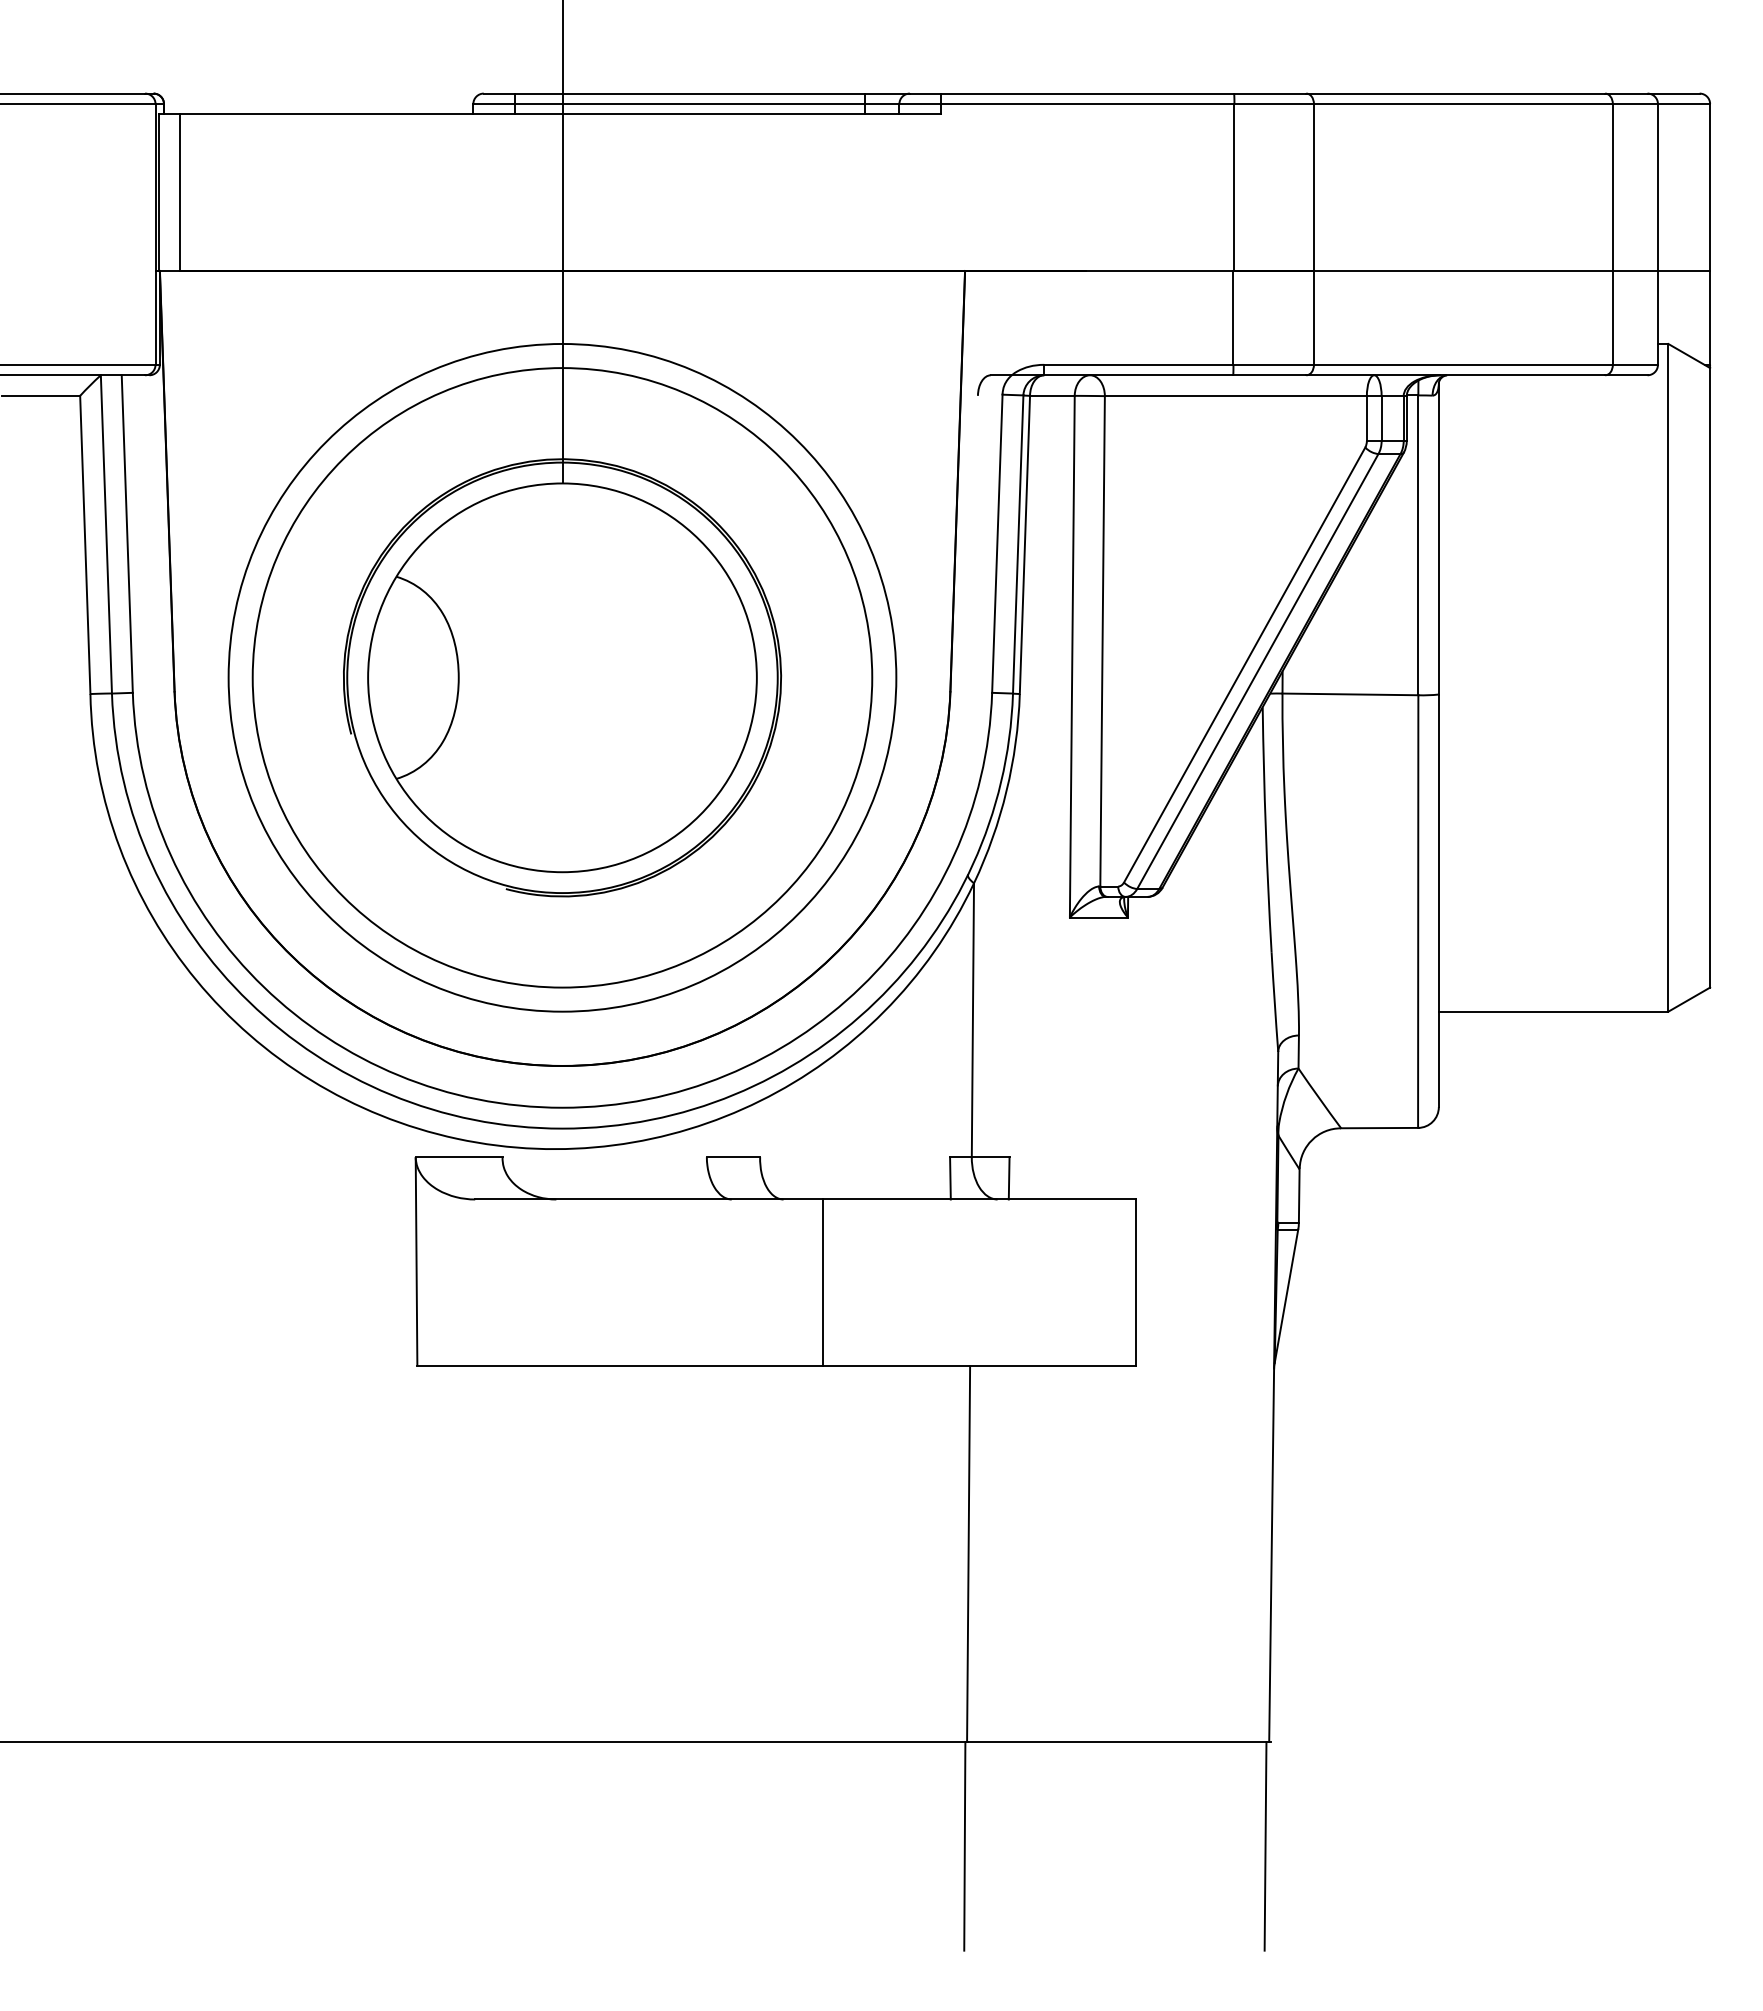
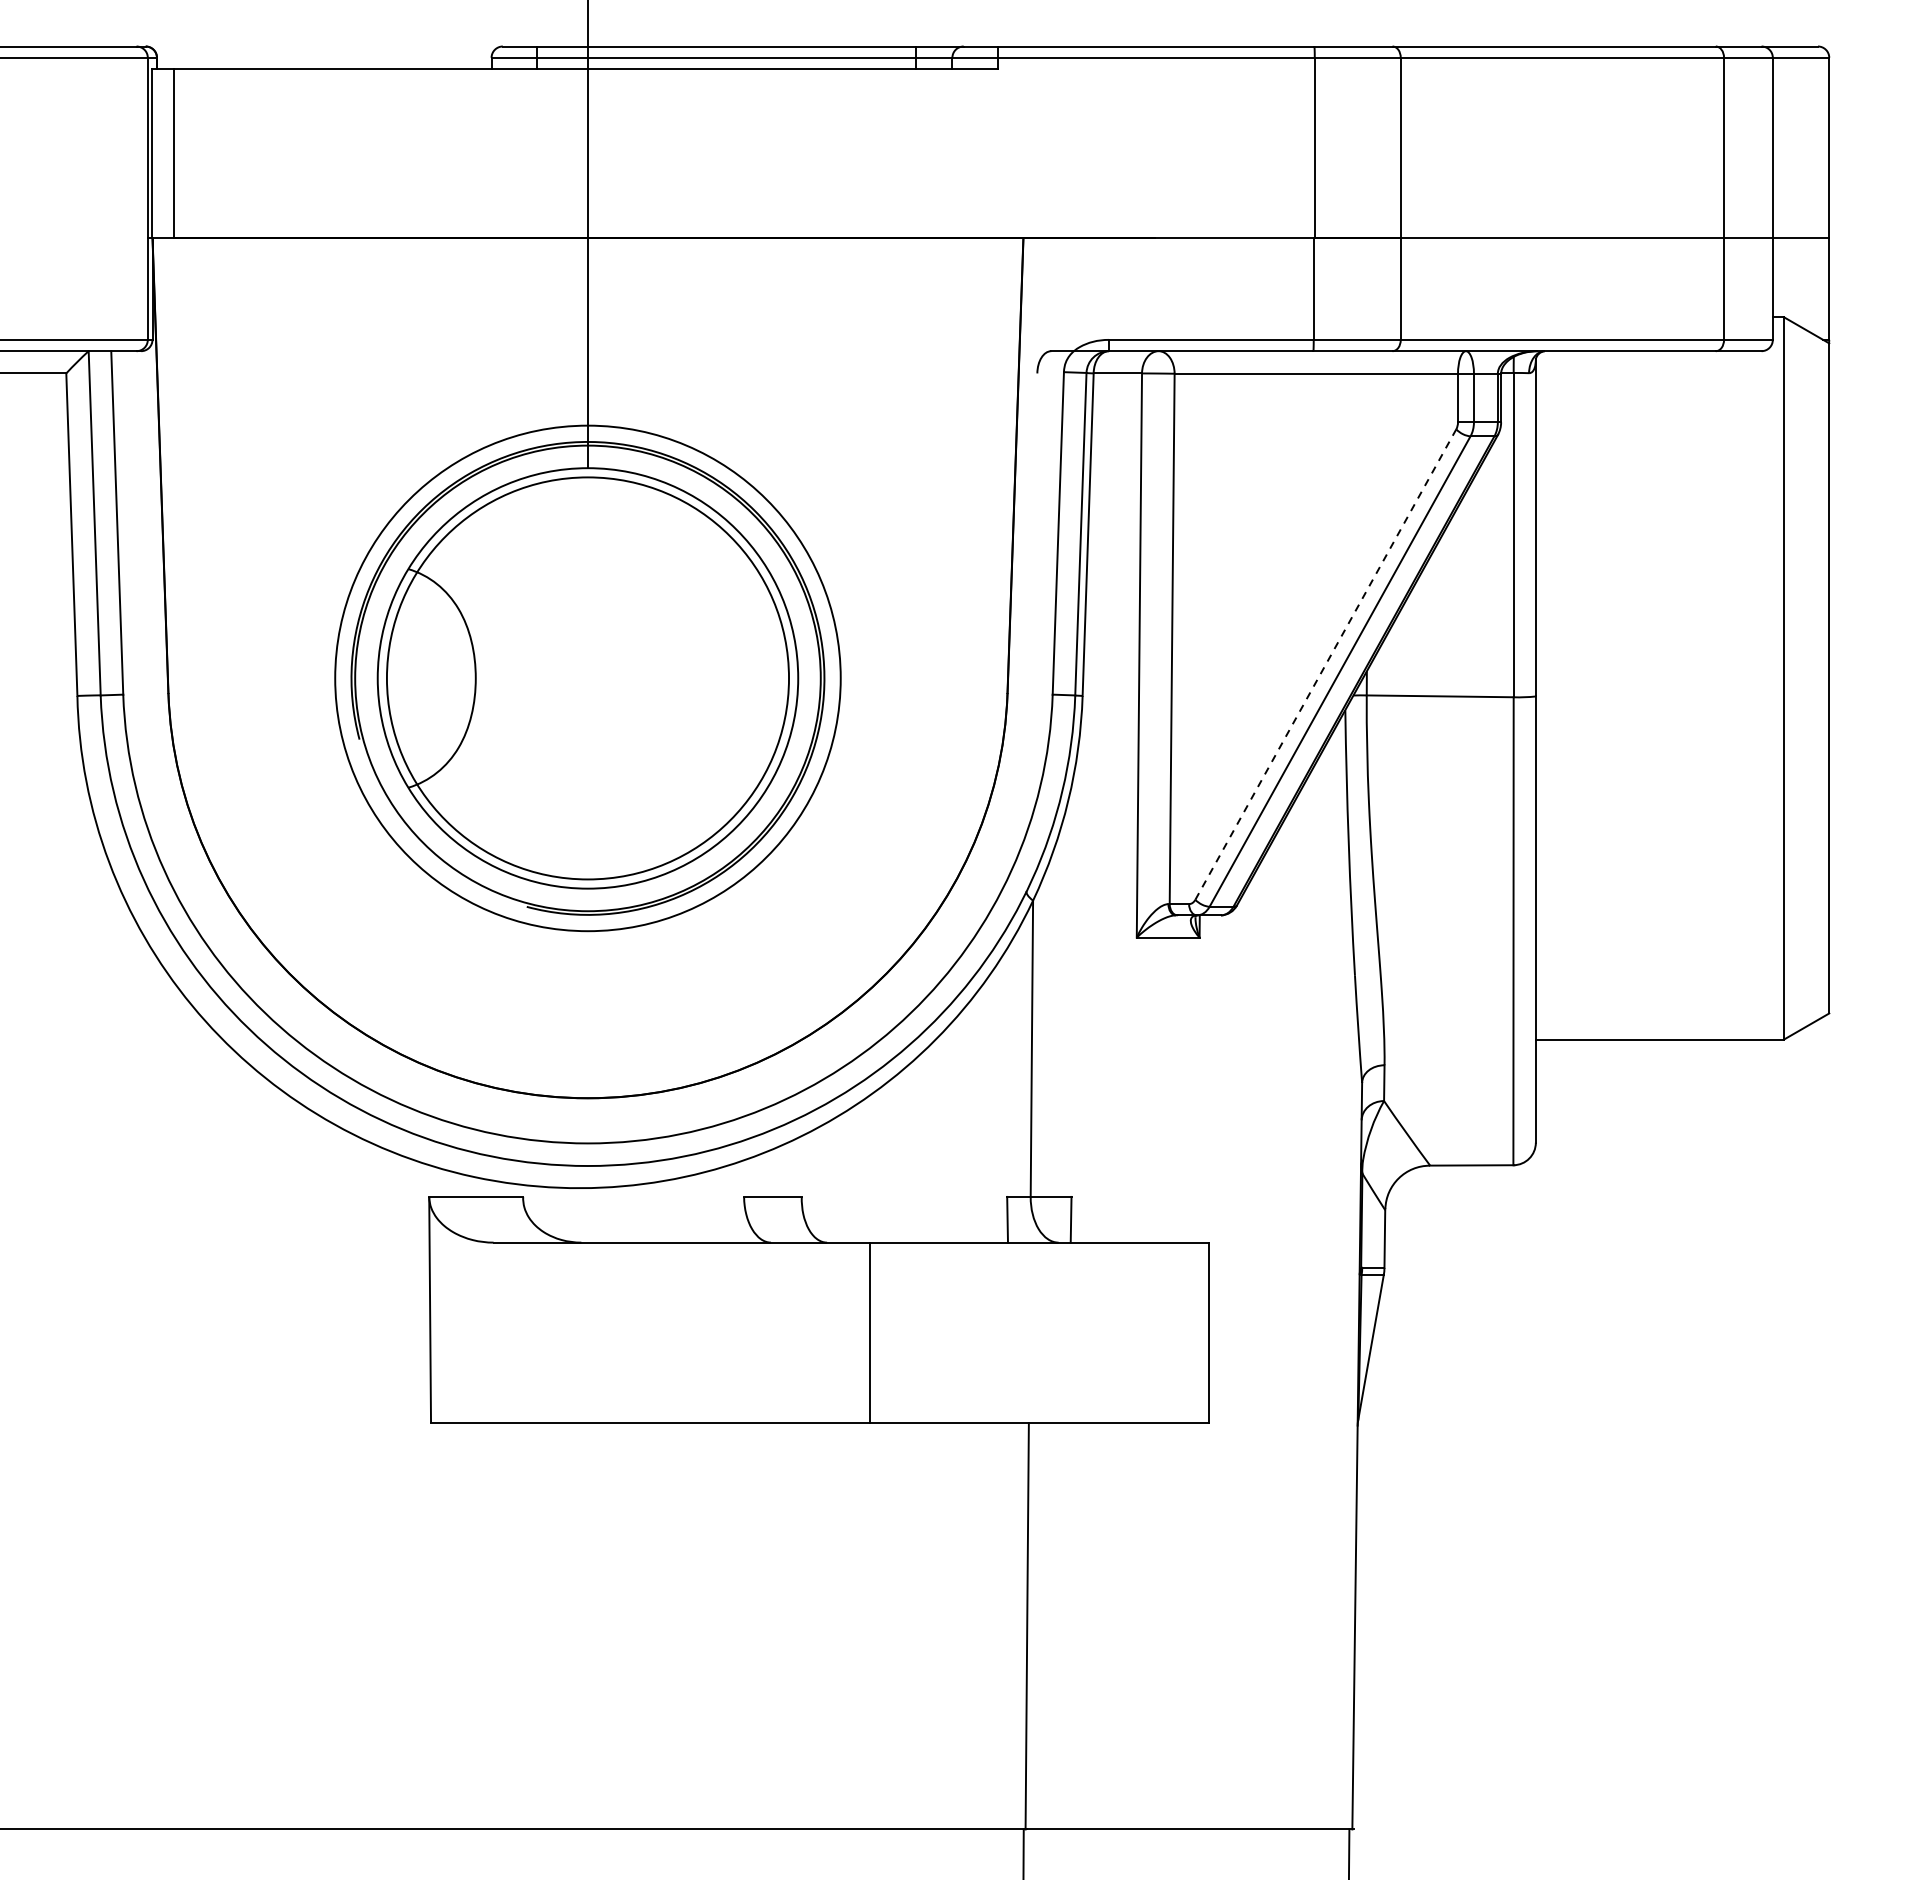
line: (1244, 665) -> (1325, 665), solid -> dashed
circle: (562, 677) -> (587, 678), size x0.6
circle: (562, 677) -> (587, 678), size x0.7

